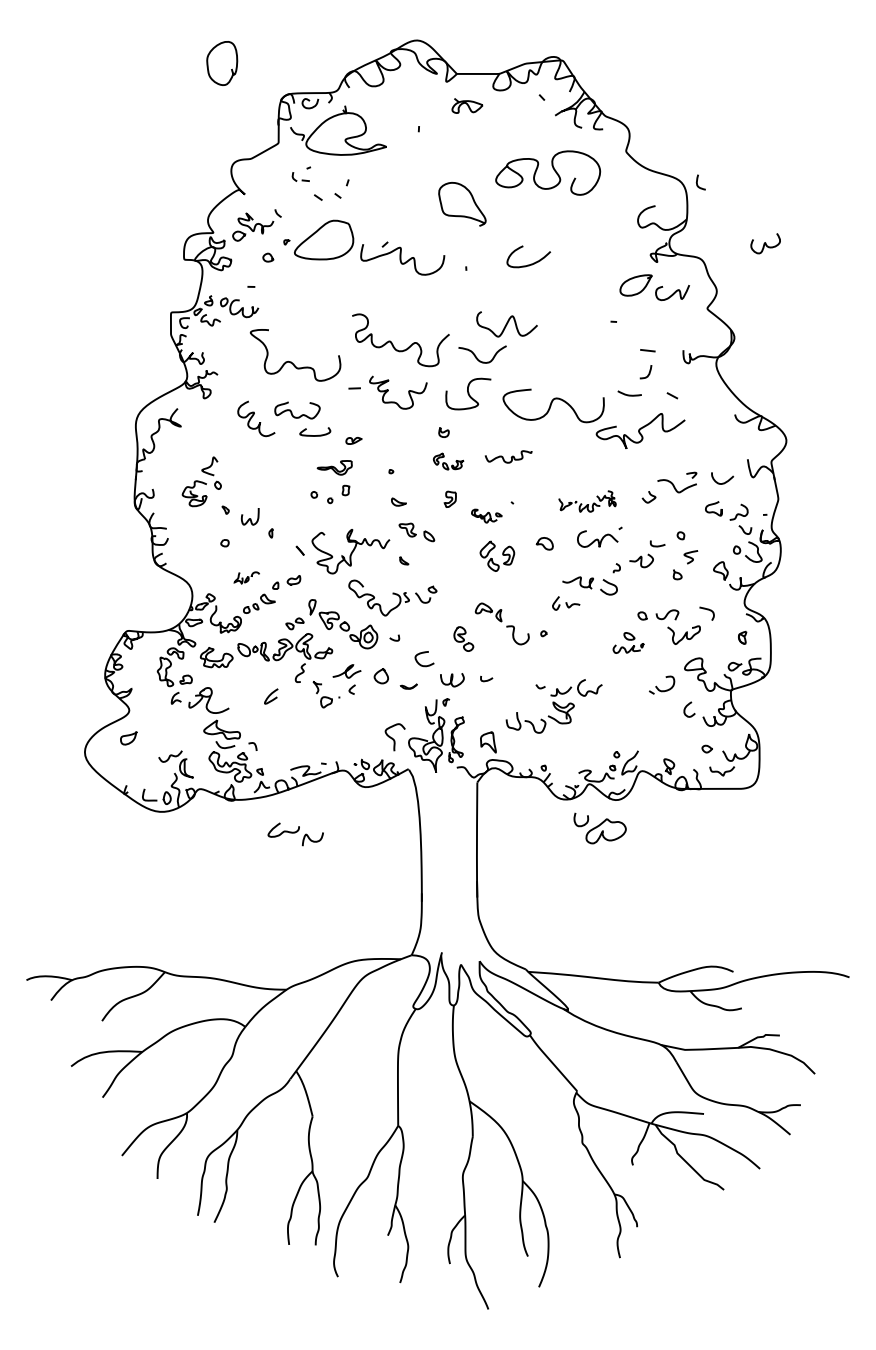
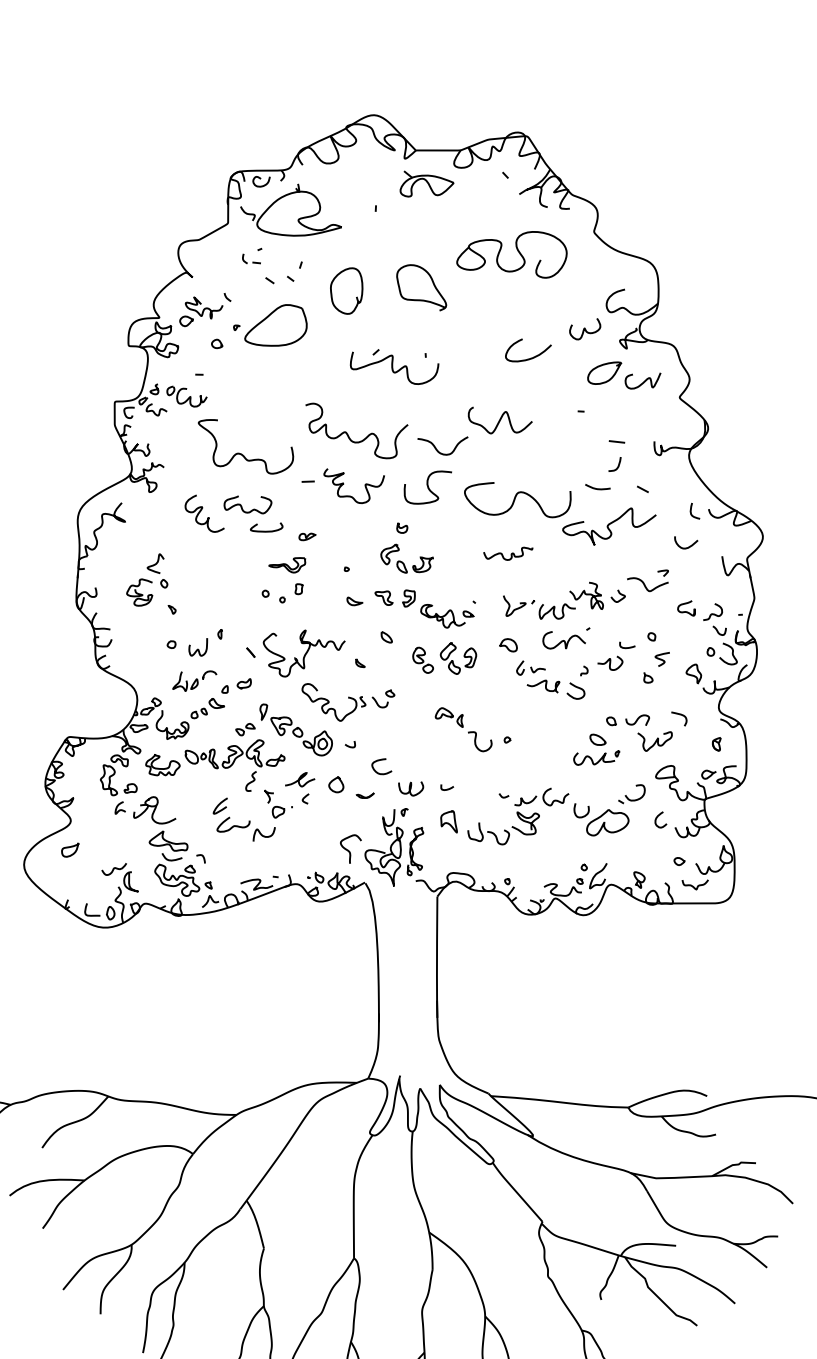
curve: (231, 69) -> (356, 297), moved
part: (467, 105) -> (427, 183), size x1.67
curve: (697, 182) -> (691, 511), moved
curve: (765, 243) -> (585, 329), moved
part: (402, 258) -> (394, 366), moved
curve: (531, 263) -> (531, 357), moved
curve: (506, 324) -> (499, 420), moved
curve: (510, 457) -> (510, 554), moved
part: (448, 461) -> (407, 558), size x1.67
curve: (722, 482) -> (686, 547), moved
part: (587, 501) -> (553, 600), size x1.67
part: (486, 515) -> (447, 615), size x1.67
curve: (249, 518) -> (197, 649), moved
curve: (407, 529) -> (383, 597), moved
part: (246, 577) -> (194, 680), size x1.67
part: (566, 603) -> (531, 668), moved
part: (463, 638) -> (422, 659), moved
part: (628, 642) -> (596, 749), size x1.43
curve: (488, 743) -> (449, 822), moved
part: (599, 828) -> (600, 819), moved
part: (295, 834) -> (245, 829), moved

